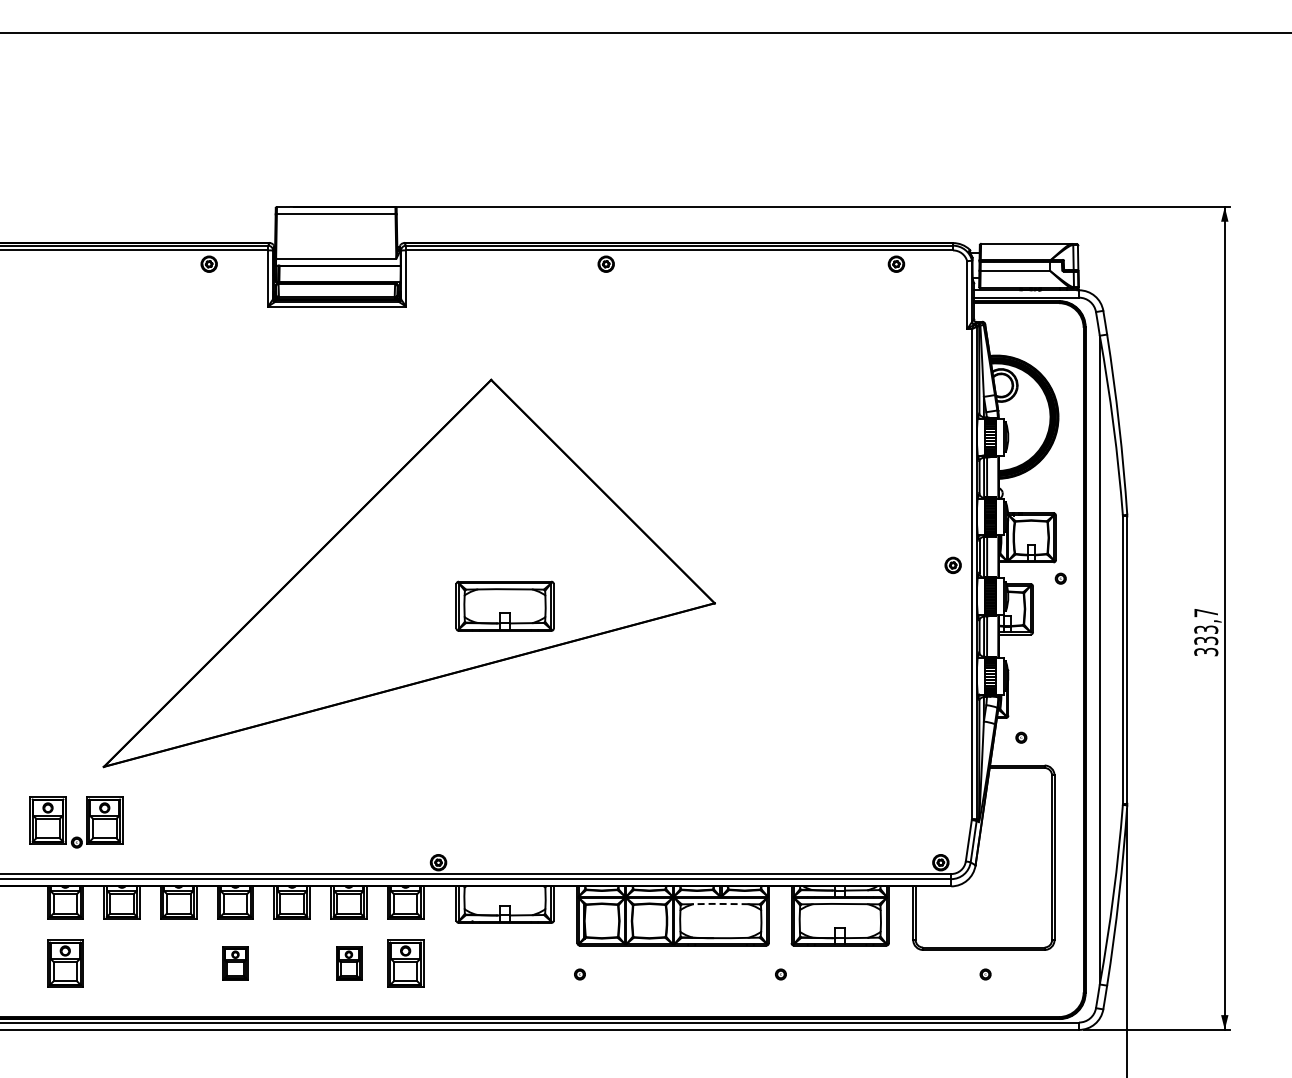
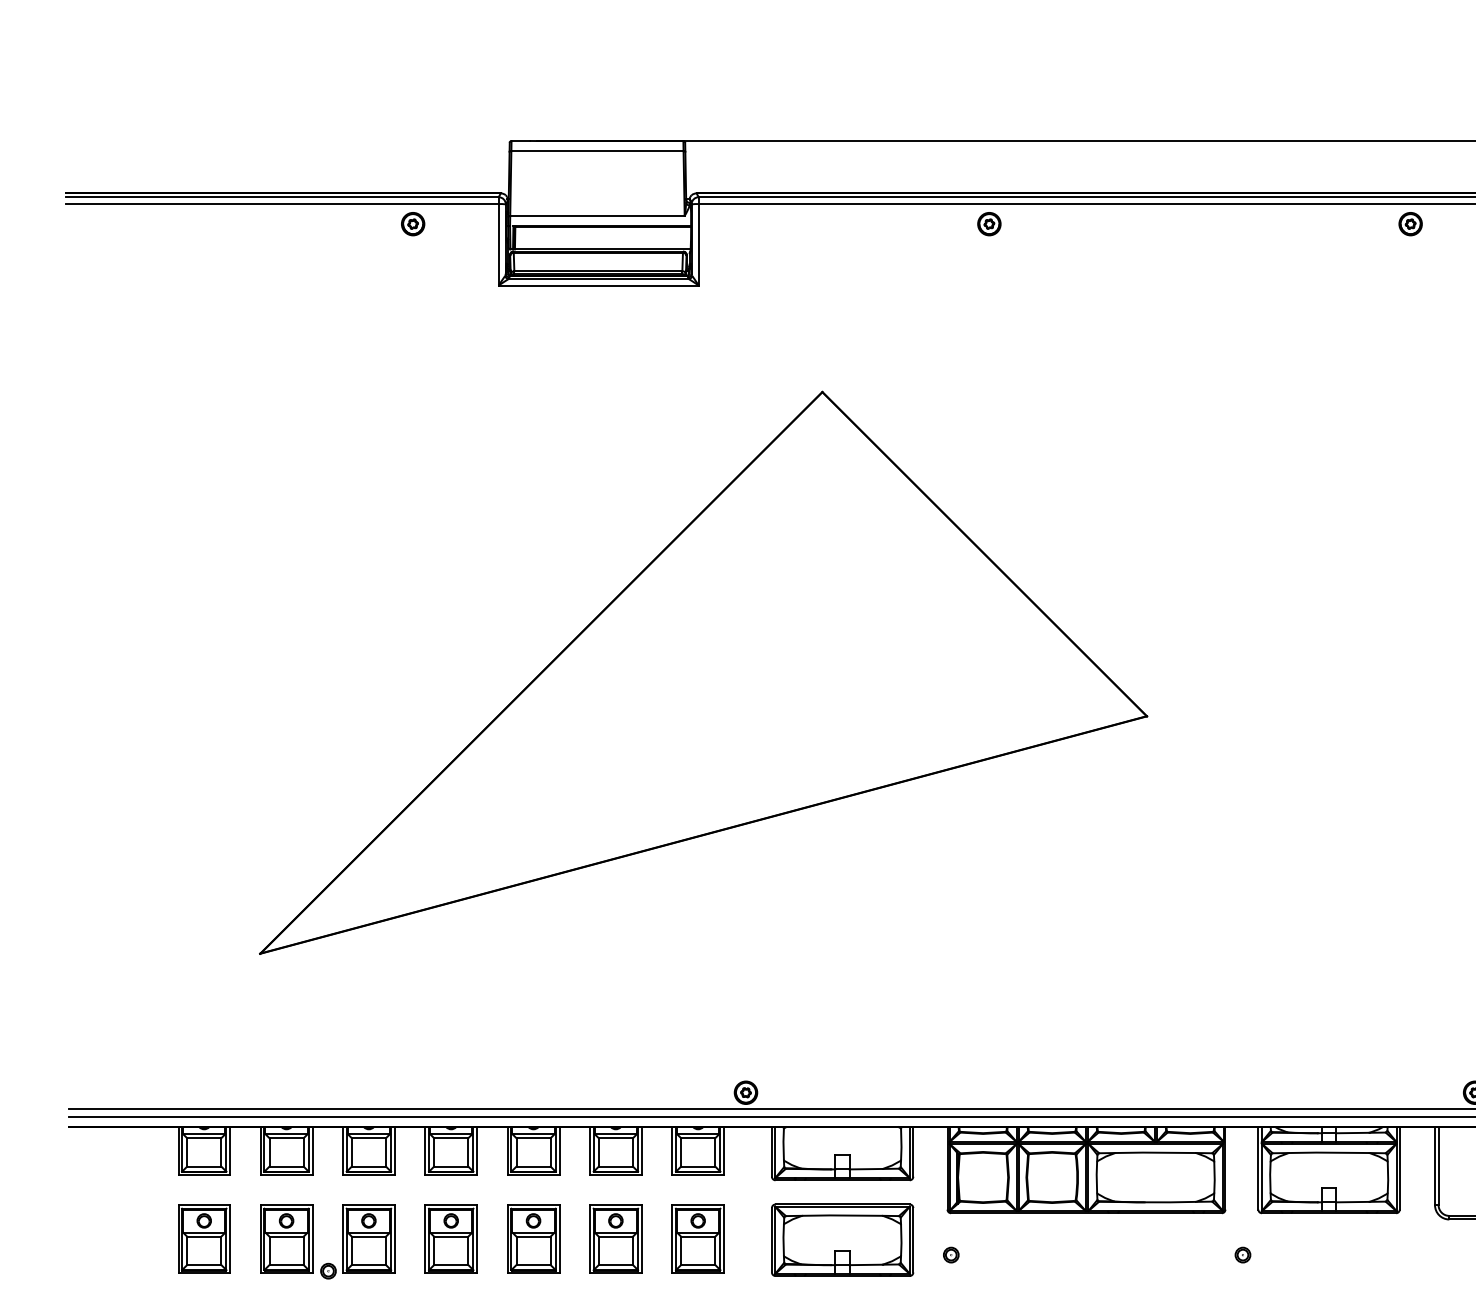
part: (504, 605) -> (841, 1239), moved
part: (66, 822) -> (313, 1242), moved
line: (719, 903) -> (1153, 1152), dashed -> solid
part: (235, 963) -> (451, 1239), size x1.43
part: (291, 963) -> (532, 1239), added
part: (348, 963) -> (615, 1239), size x1.43

